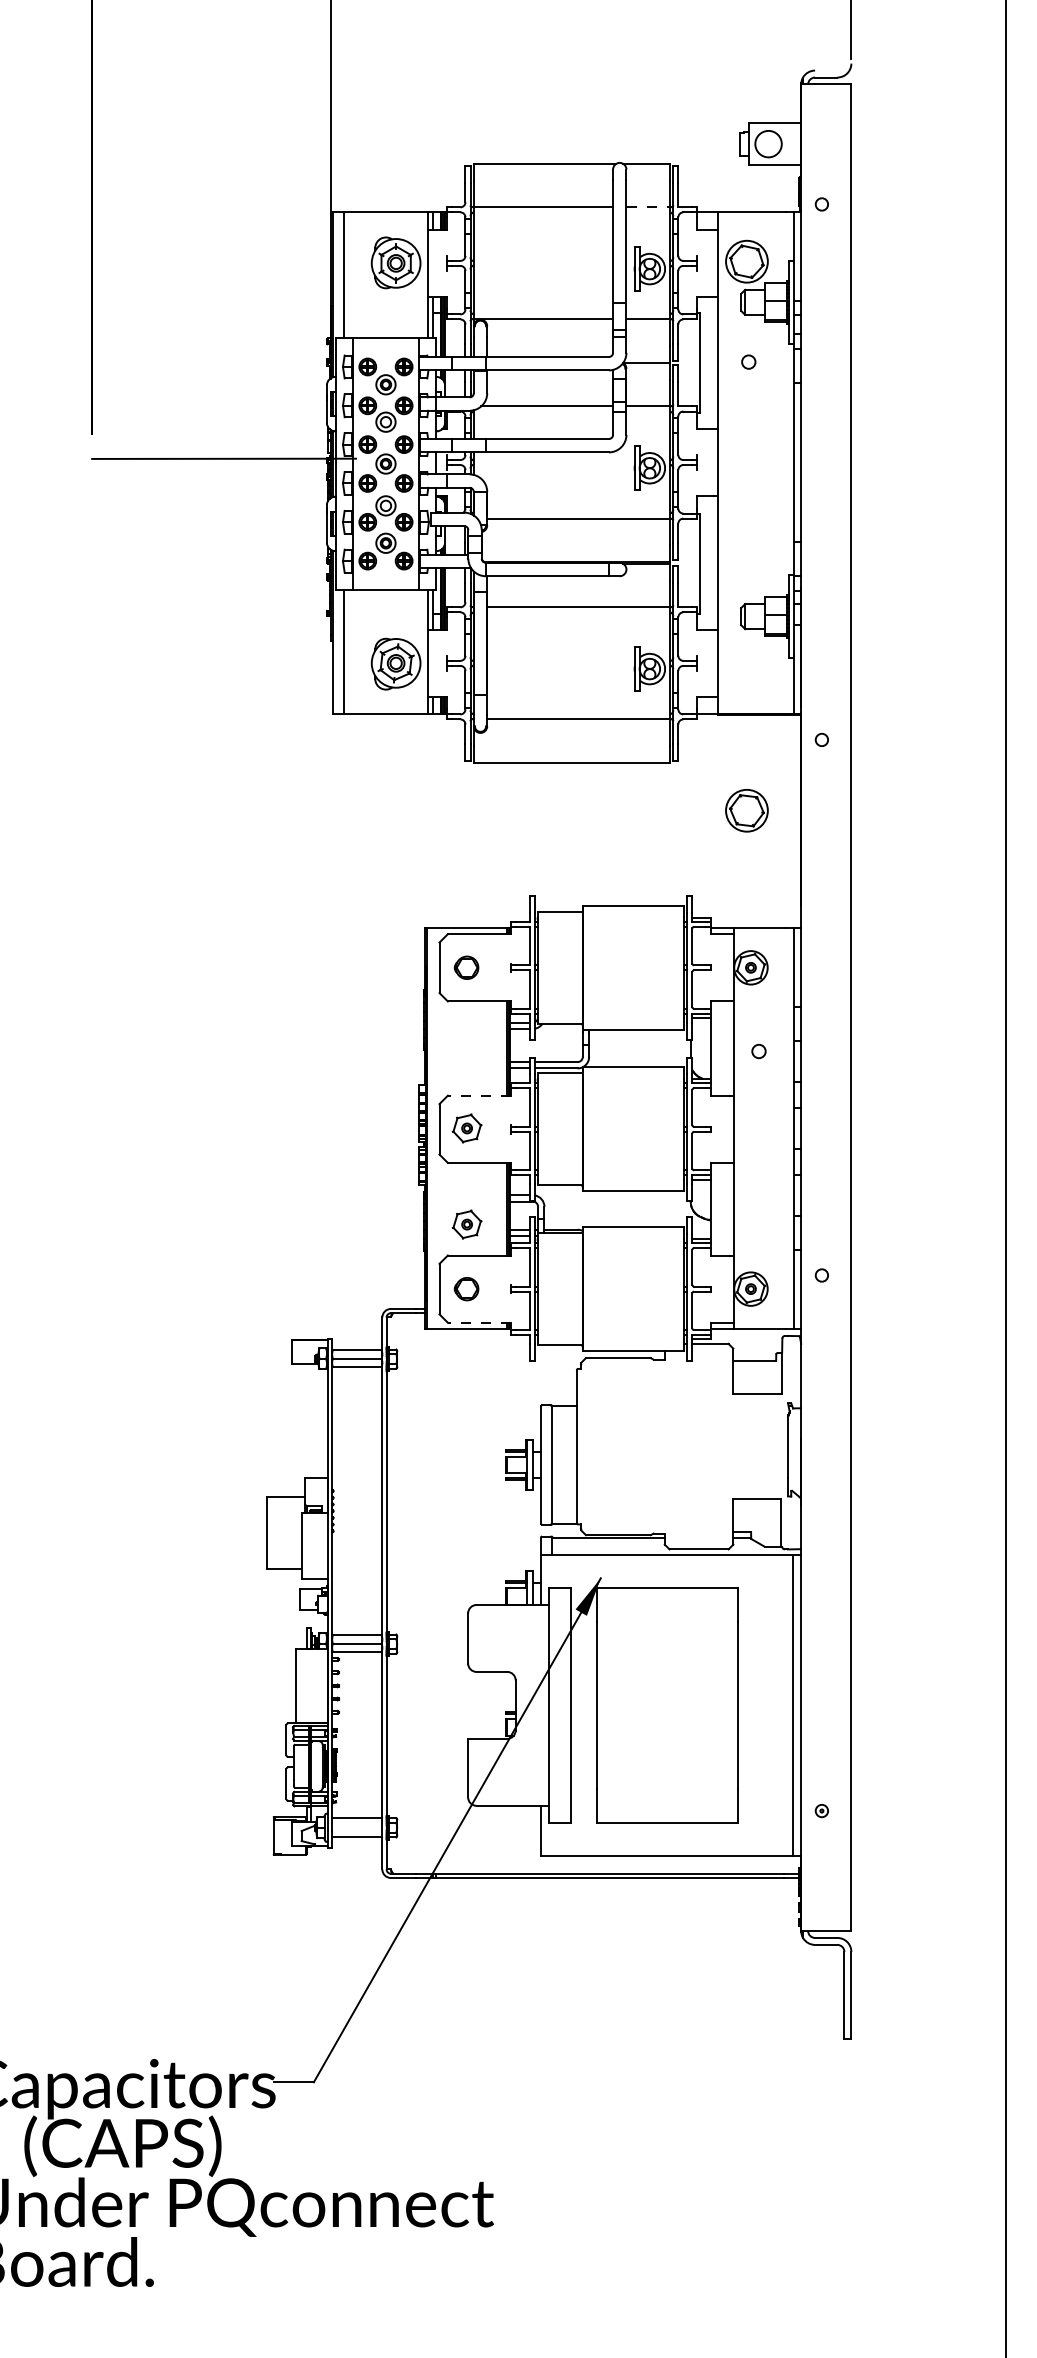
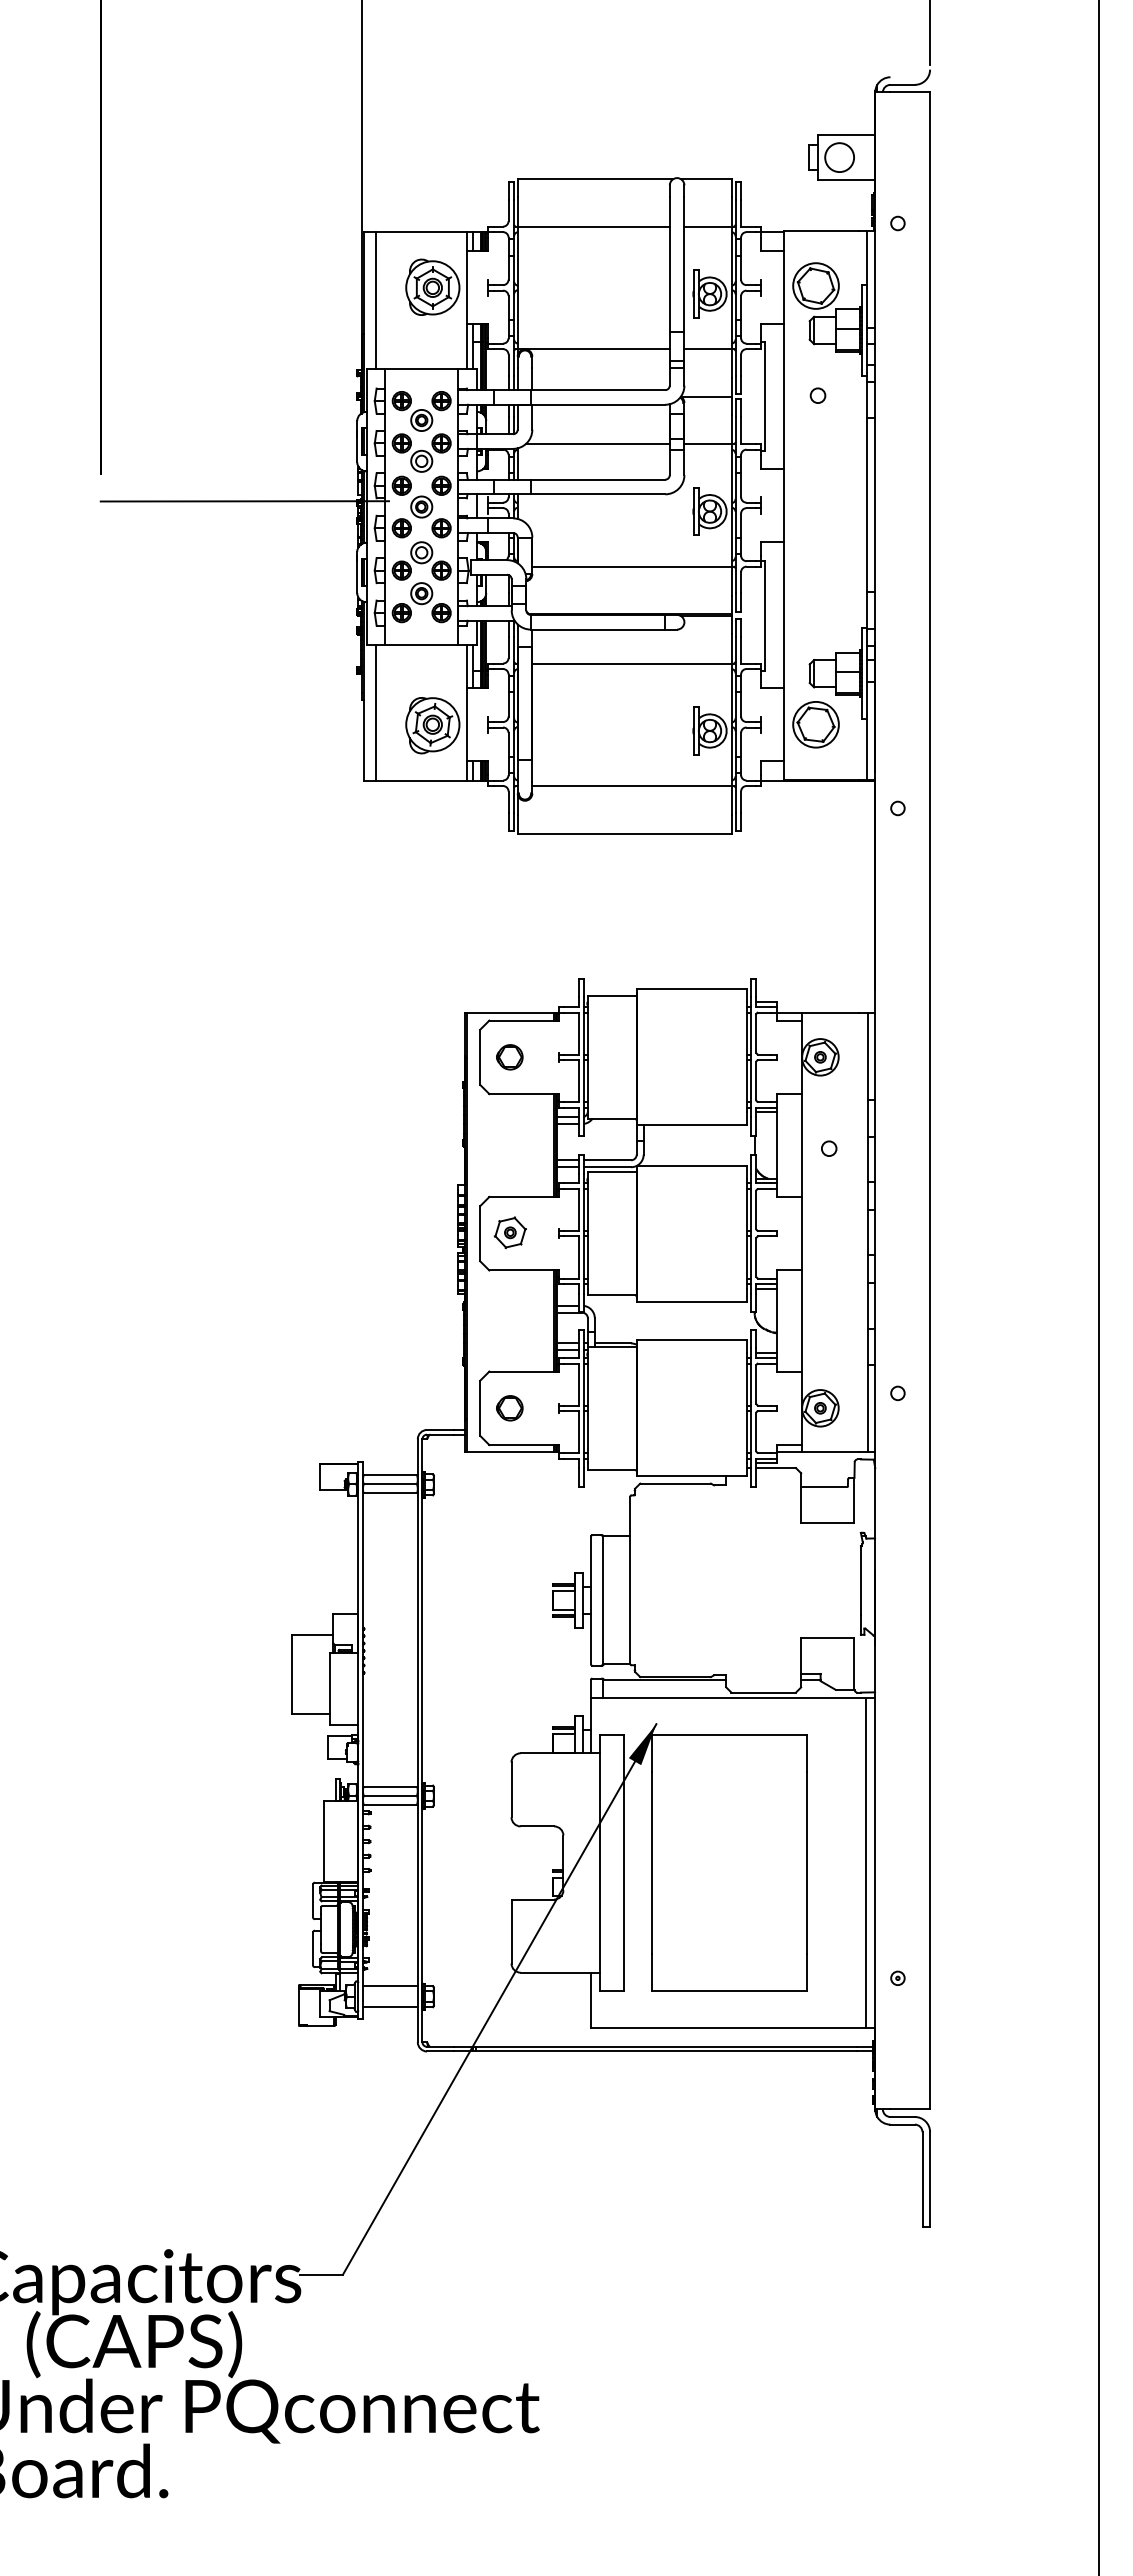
line: (648, 207) -> (708, 226), dashed -> solid
part: (746, 810) -> (815, 724), moved
line: (480, 1095) -> (524, 1196), dashed -> solid
part: (466, 1224) -> (509, 1337), removed
line: (480, 1323) -> (524, 1445), dashed -> solid

